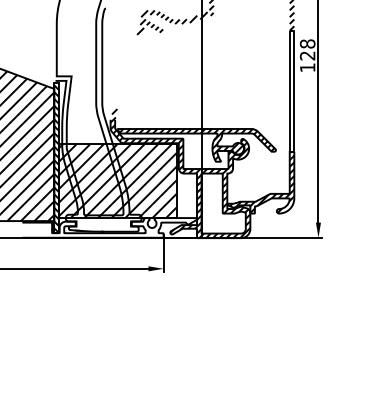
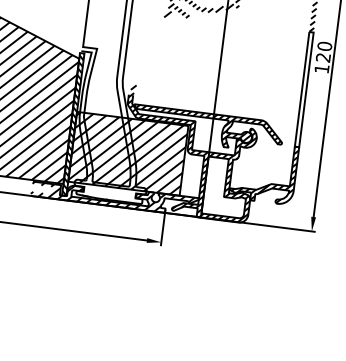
text: (307, 43) -> (324, 45), 128 -> 120
hatch: (106, 227) -> (112, 196), added

